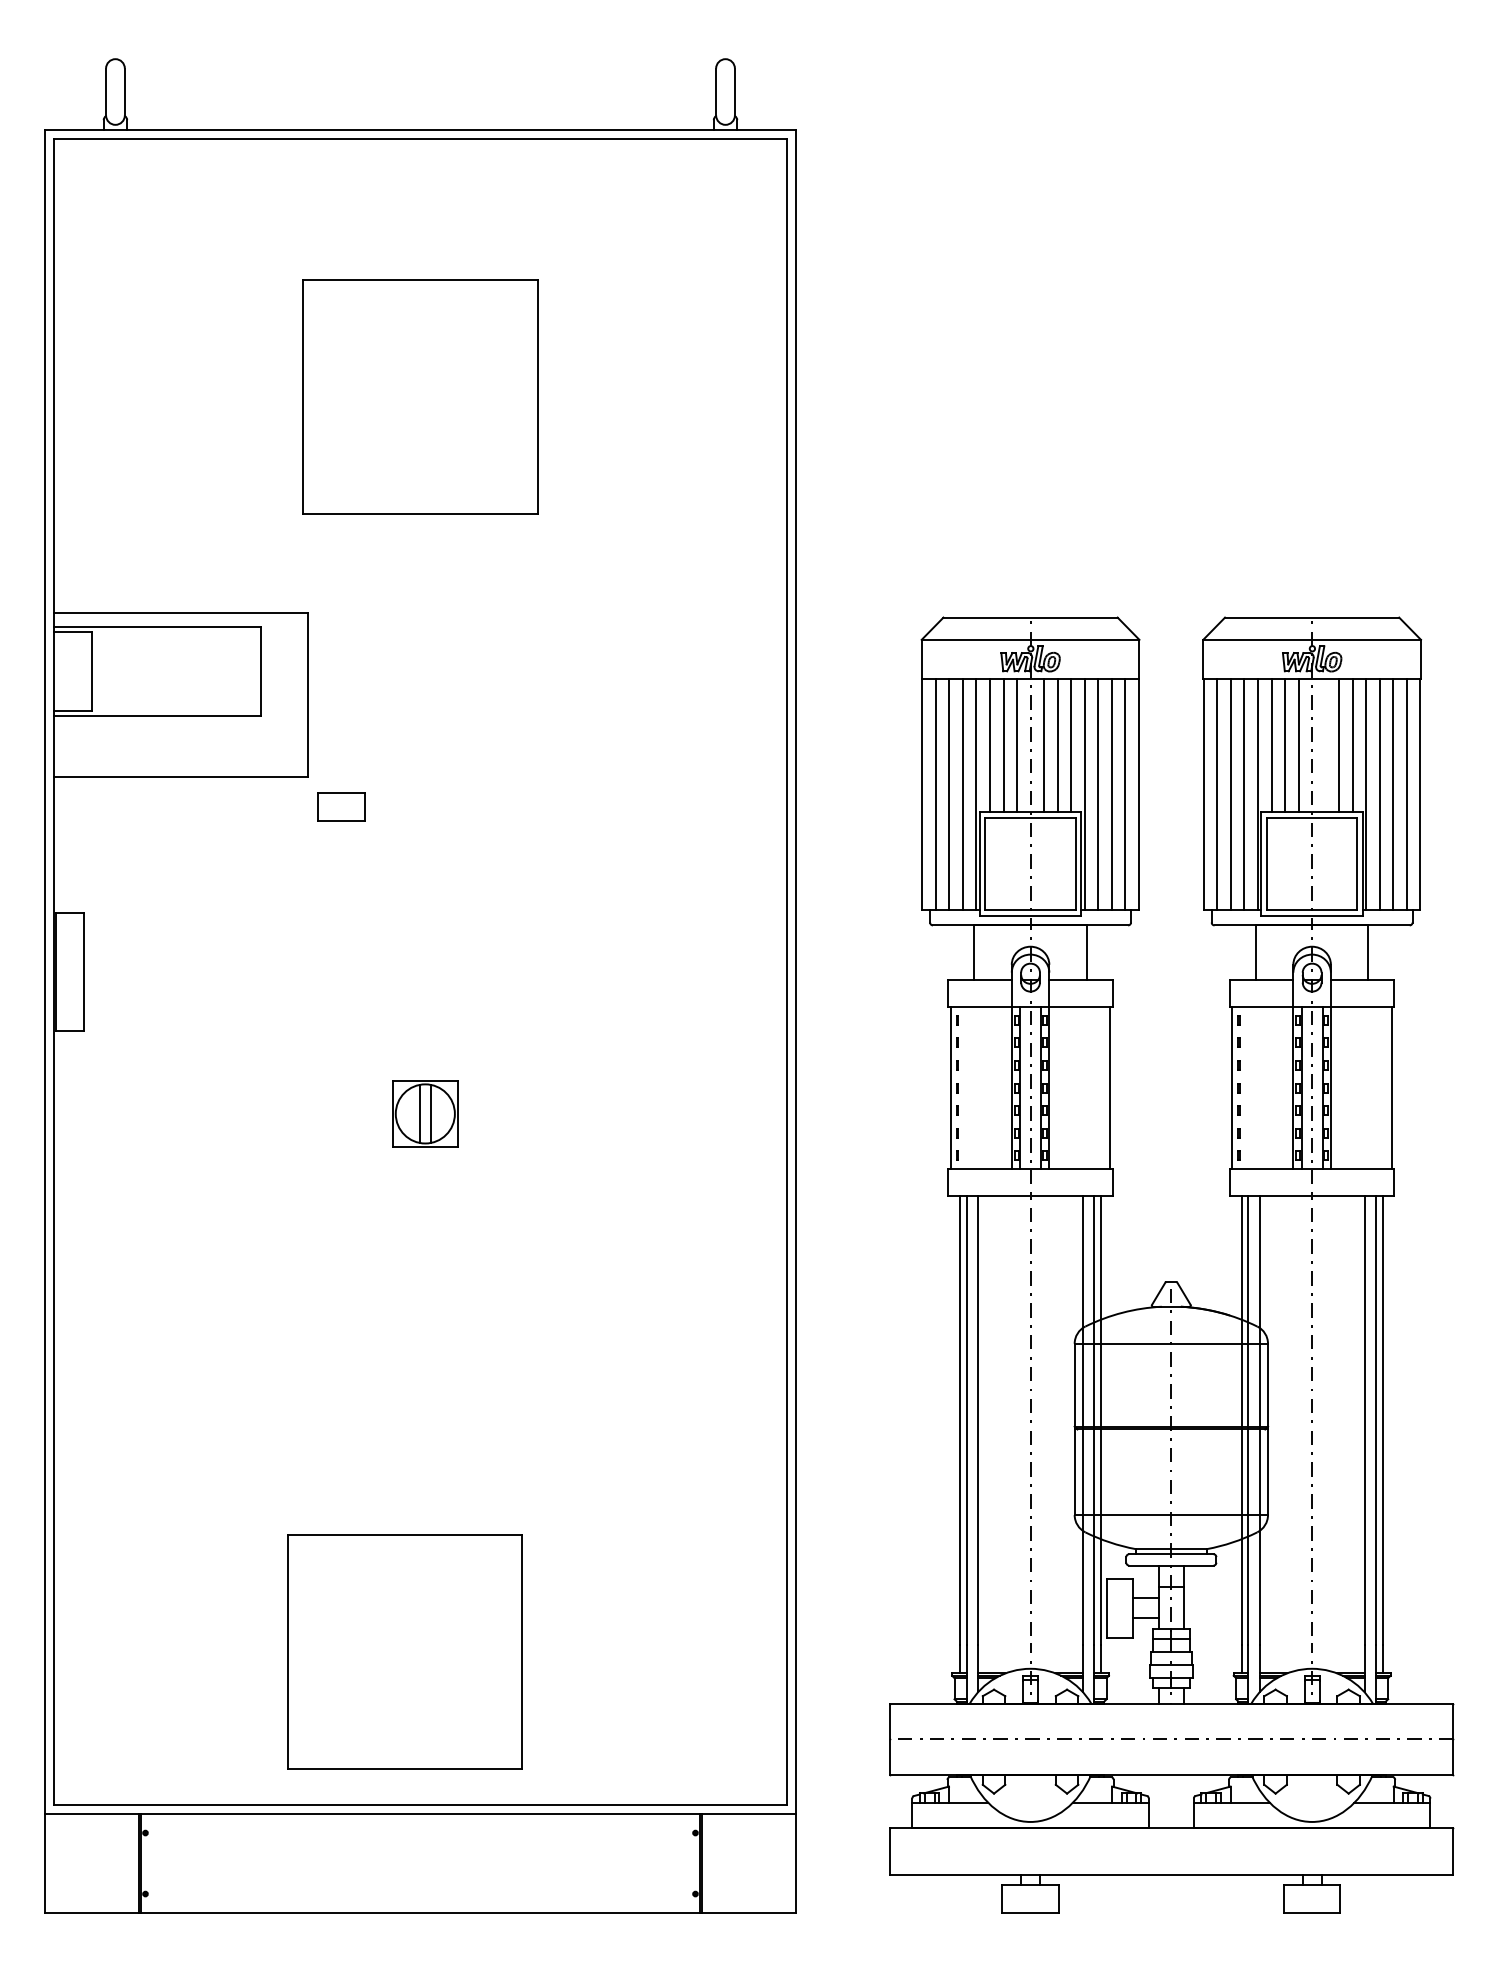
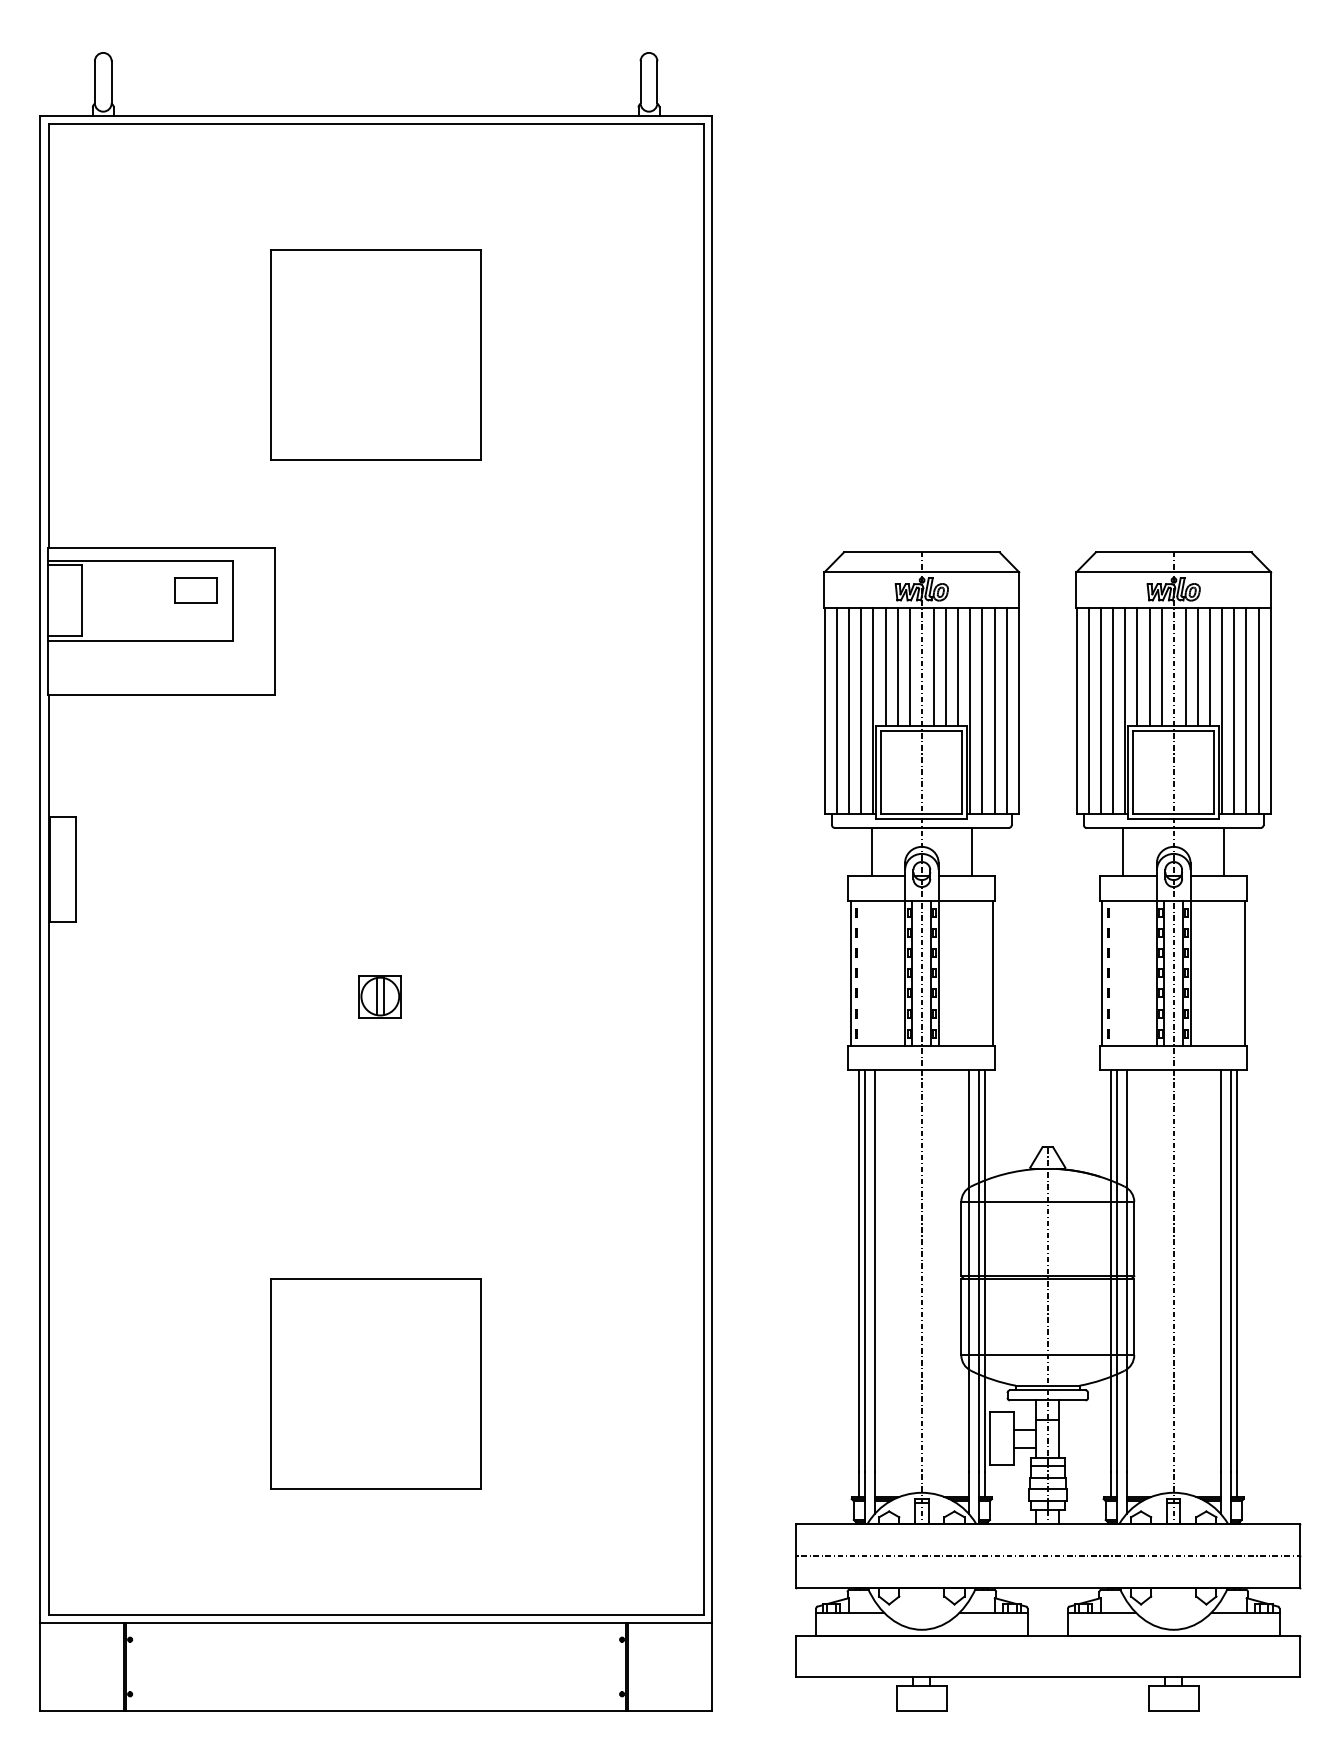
line: (1325, 745) -> (1185, 666), added
part: (341, 807) -> (195, 590), moved
part: (424, 1113) -> (379, 996), size x0.71
part: (404, 1651) -> (375, 1383), moved

